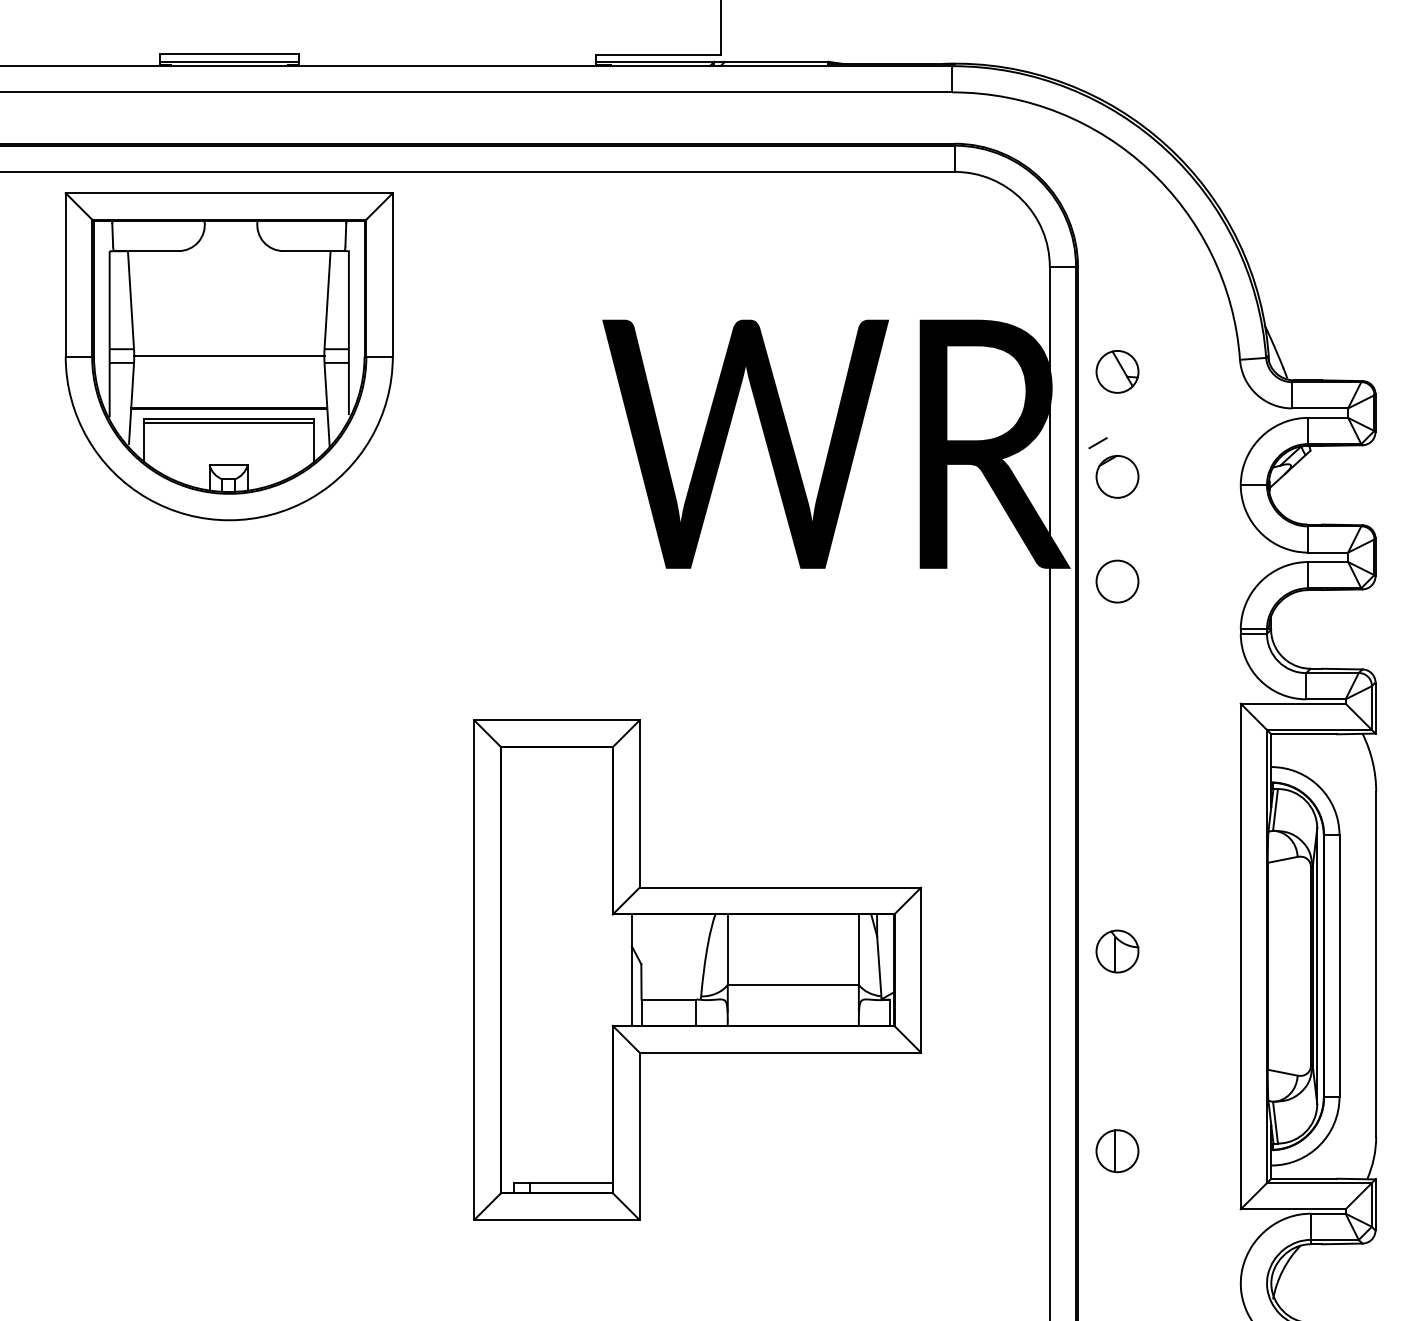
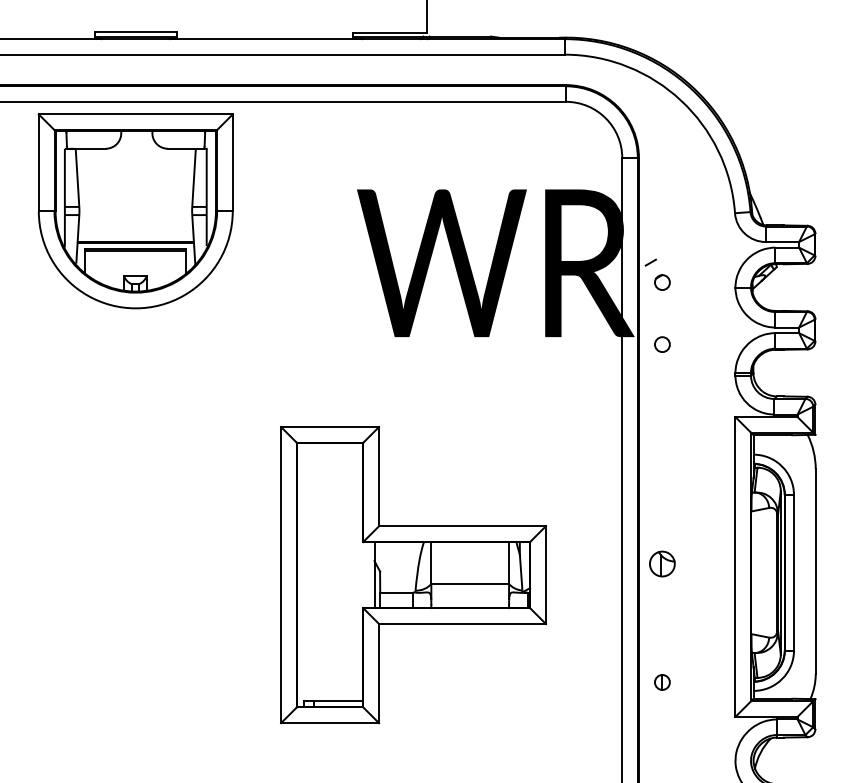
line: (228, 355) -> (135, 210), removed
part: (1117, 372) -> (662, 220), removed
circle: (1117, 476) -> (662, 282), size x0.6
circle: (1117, 581) -> (662, 344), size x0.6
part: (1117, 1151) -> (662, 682), size x0.6

